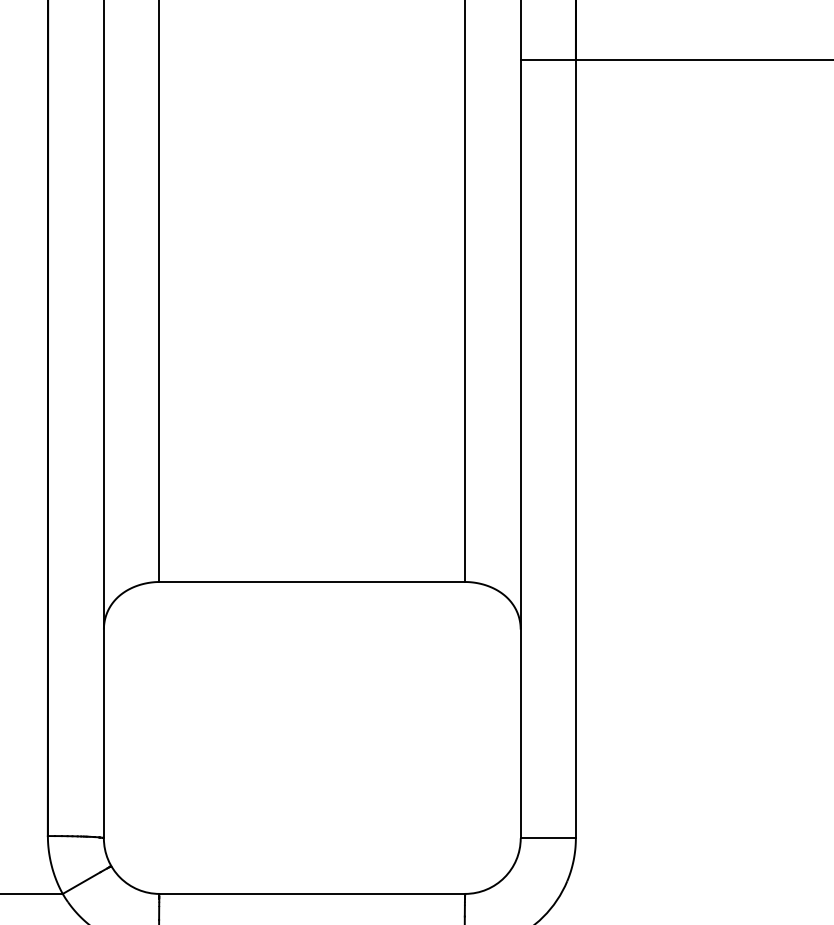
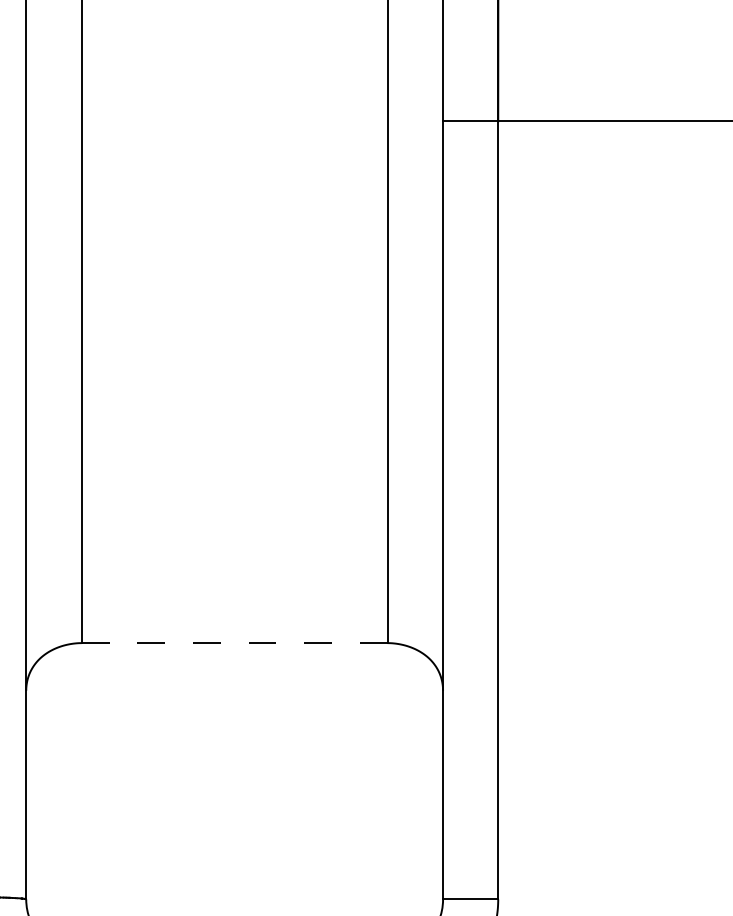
line: (312, 582) -> (234, 643), solid -> dashed

